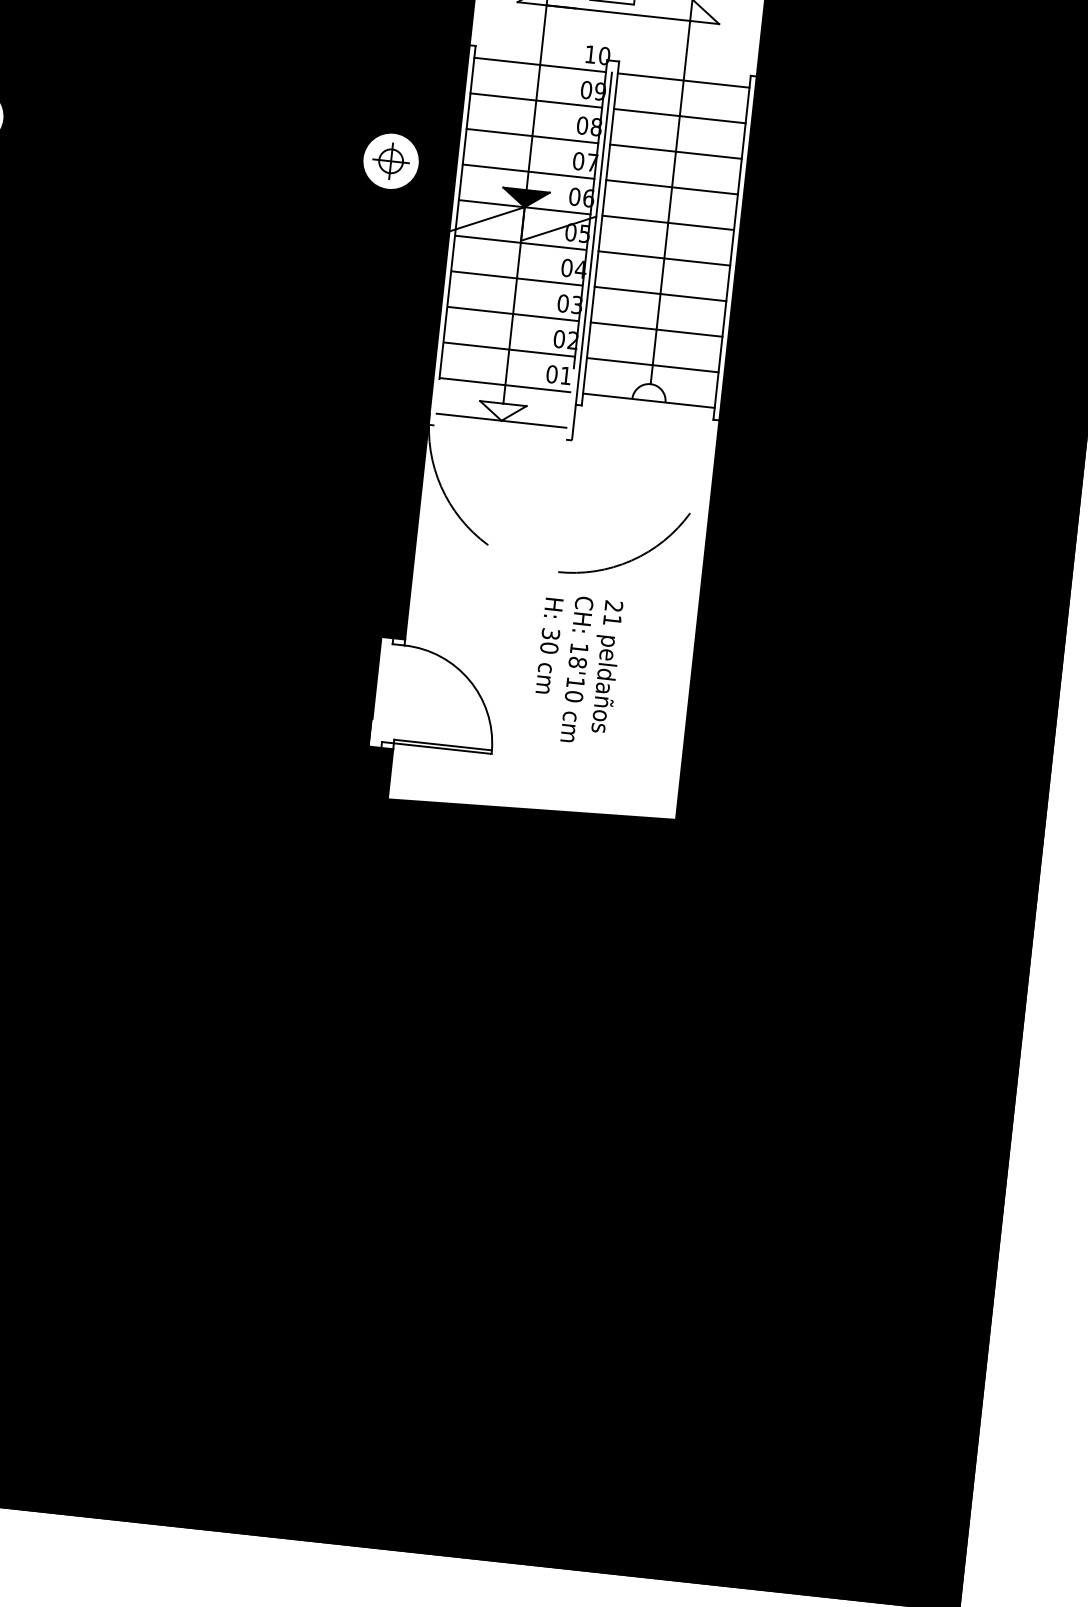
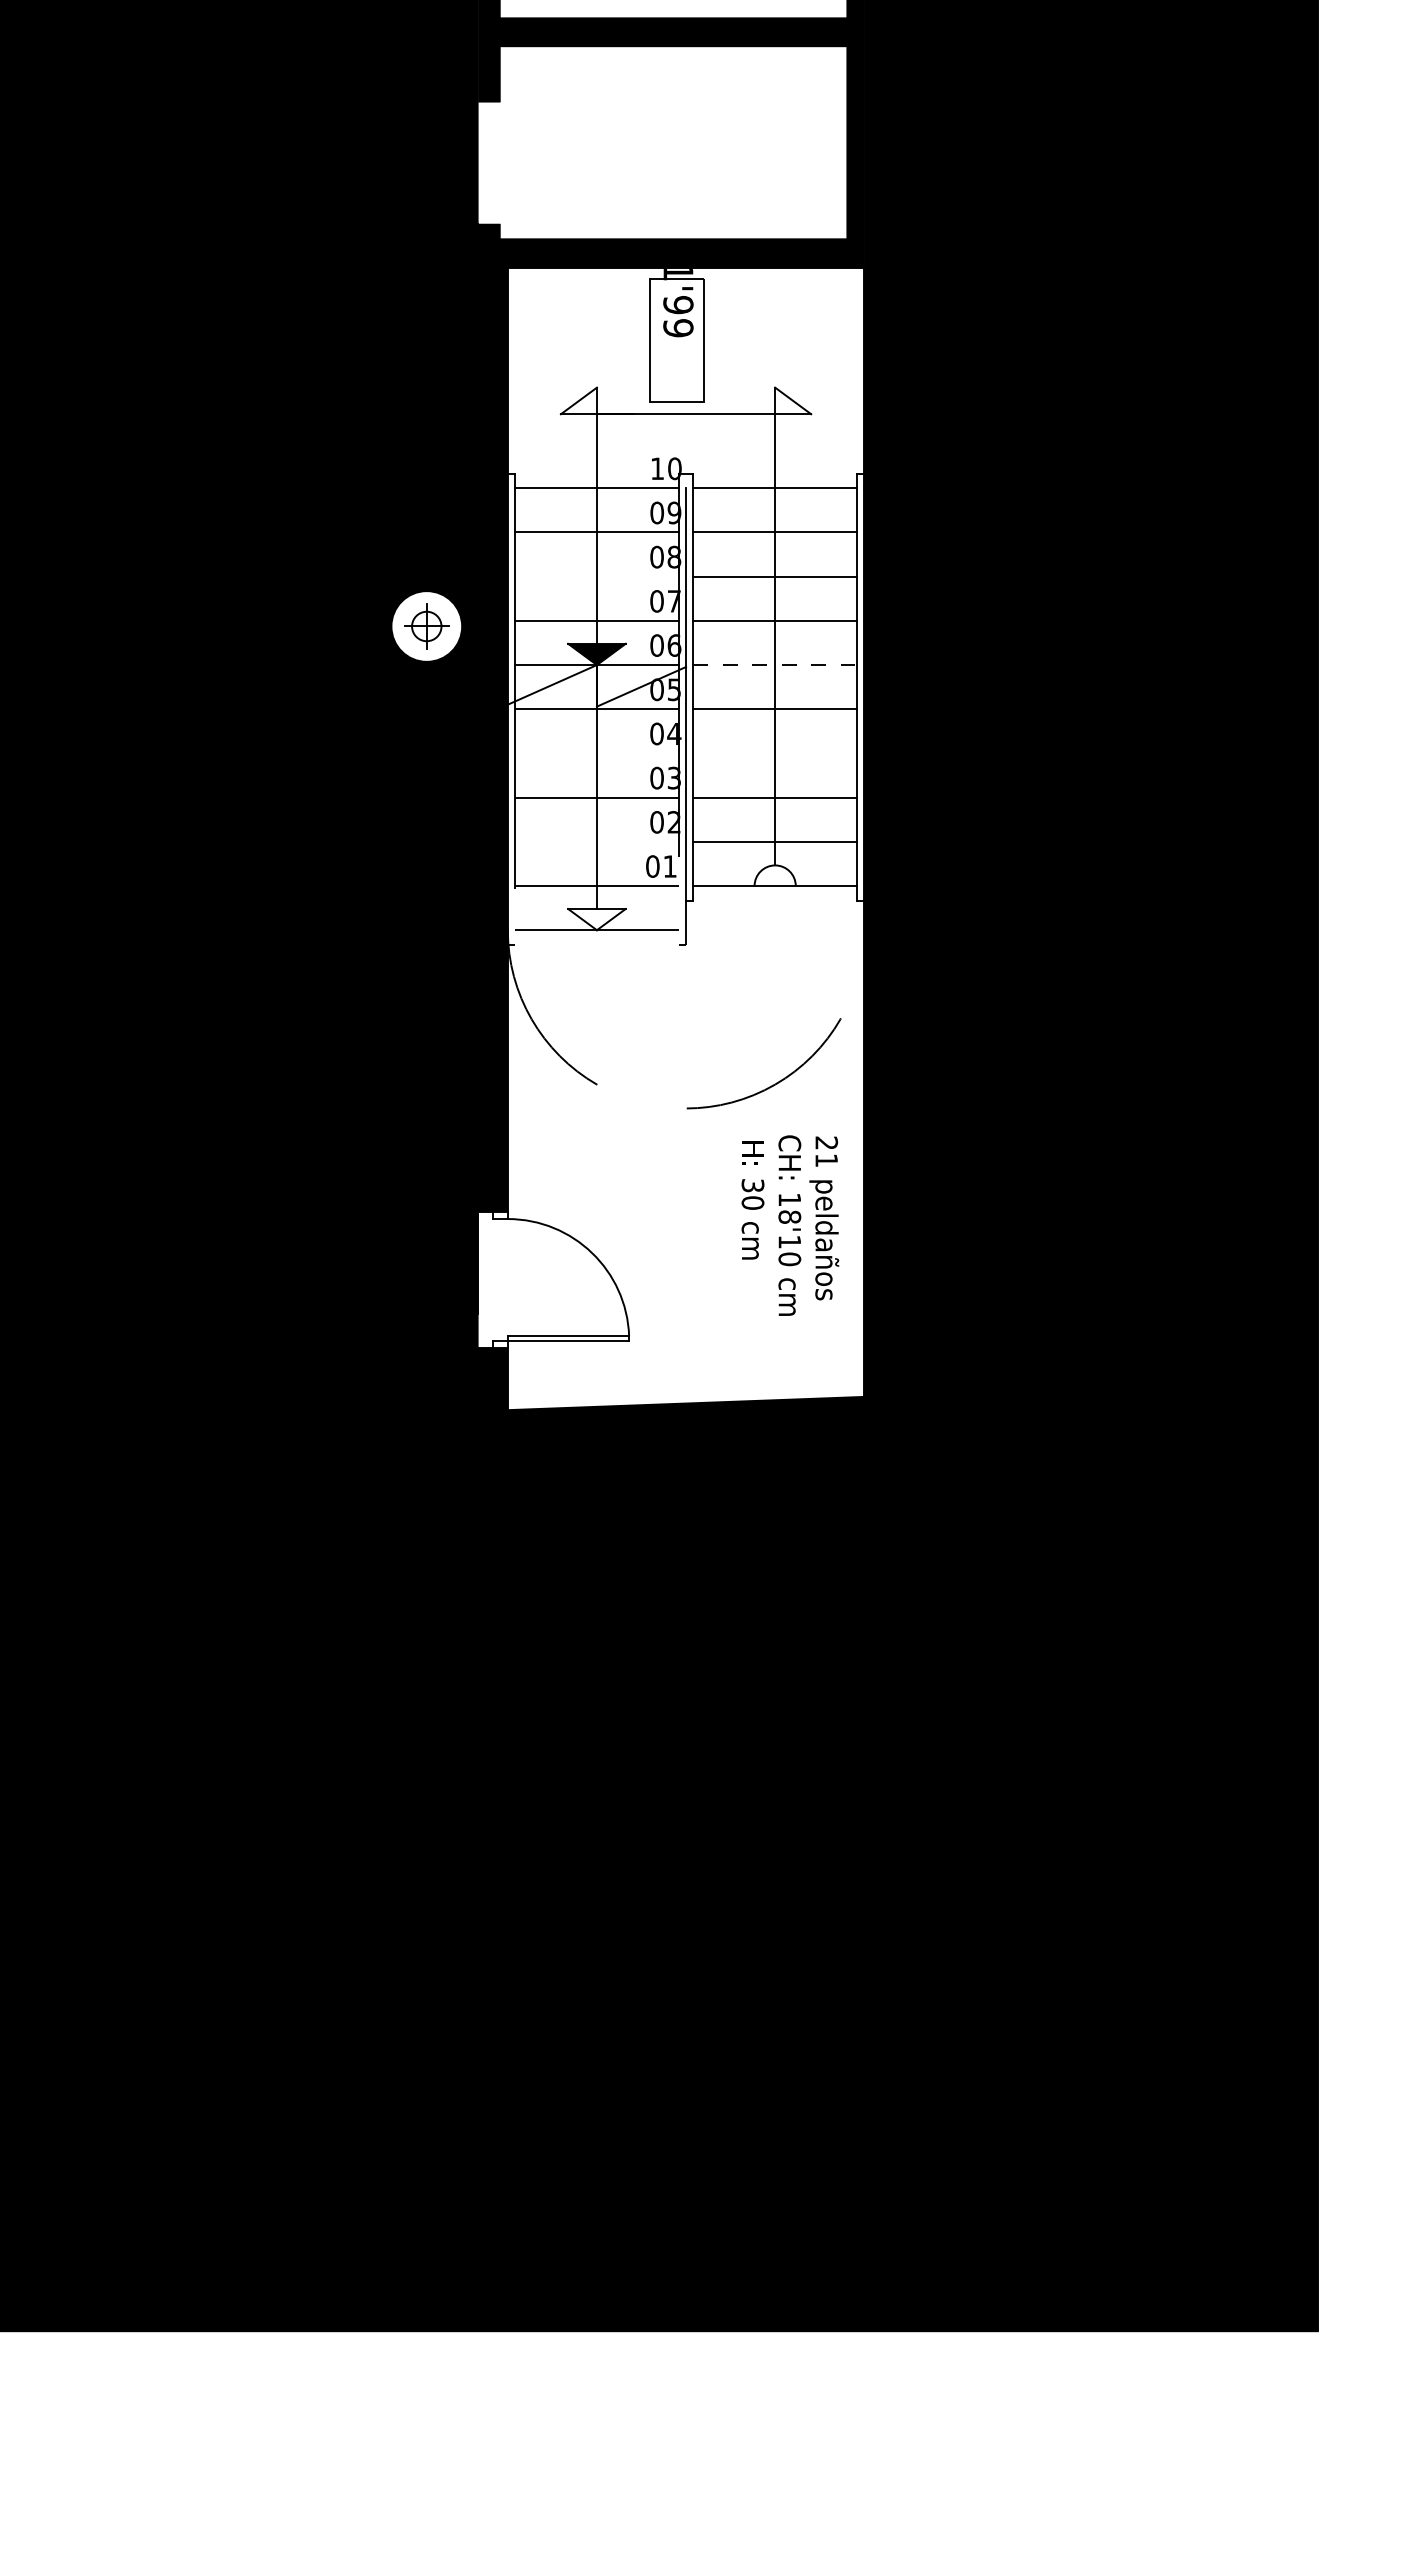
line: (532, 135) -> (596, 576), removed
line: (668, 223) -> (775, 665), solid -> dashed
line: (516, 278) -> (596, 753), removed
line: (659, 293) -> (774, 753), removed
line: (508, 349) -> (596, 841), removed
text: (577, 669) -> (790, 1225), moved

